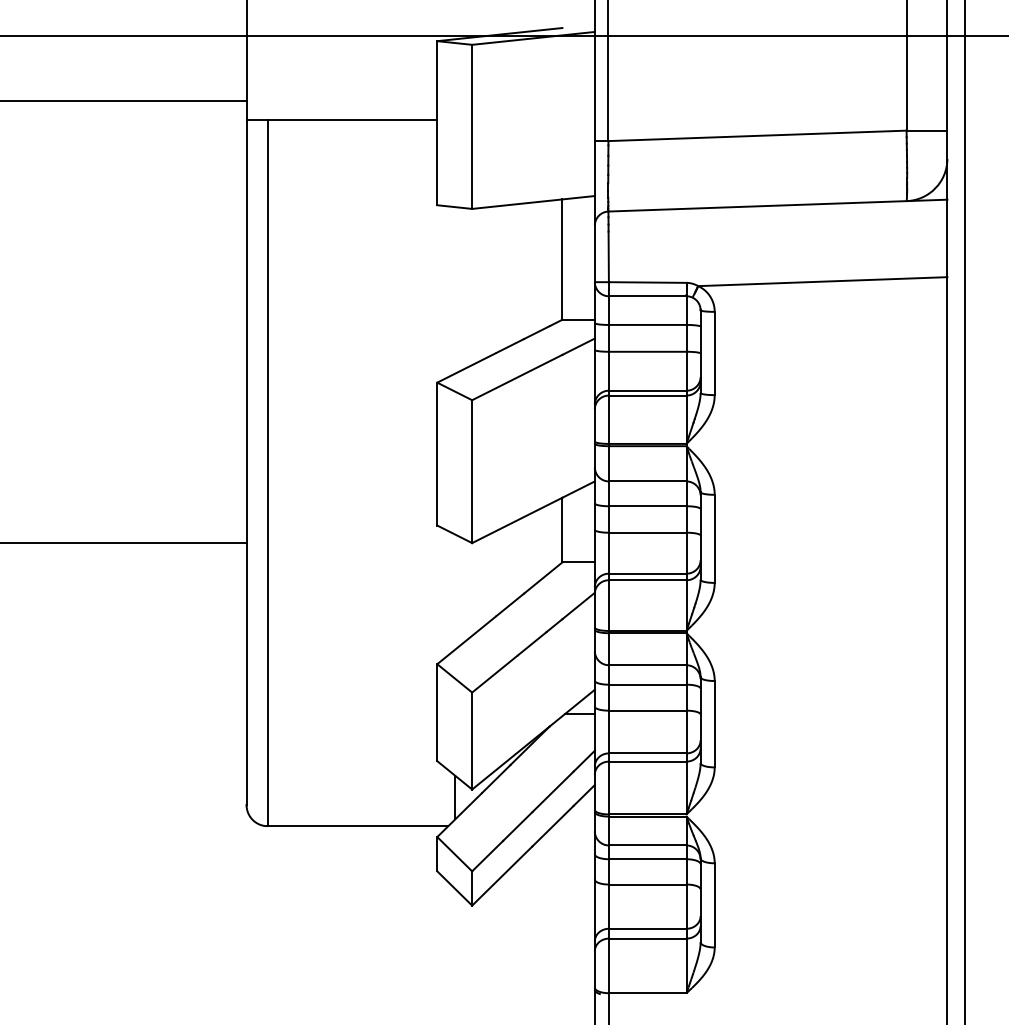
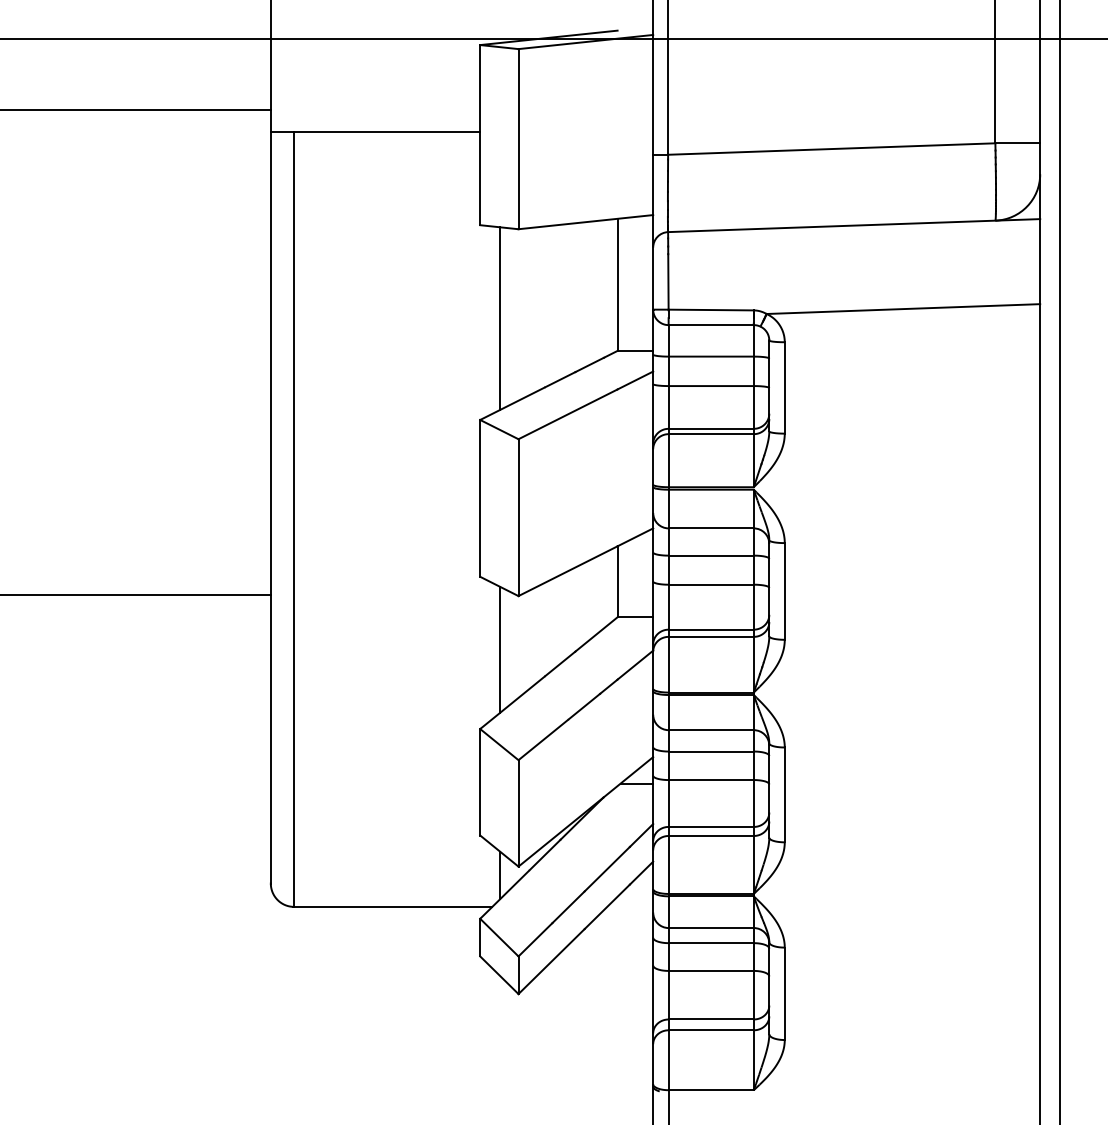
line: (455, 290) -> (500, 318), added
line: (455, 591) -> (500, 649), added

